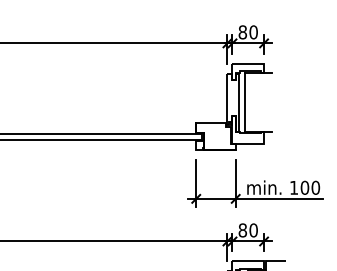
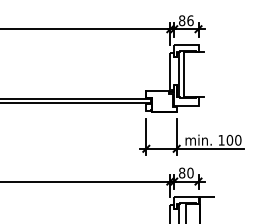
text: (253, 32) -> (190, 20), 80 -> 86

